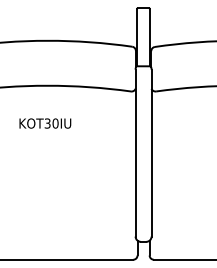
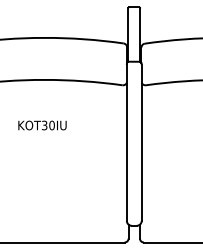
text: (45, 123) -> (42, 125), moved

